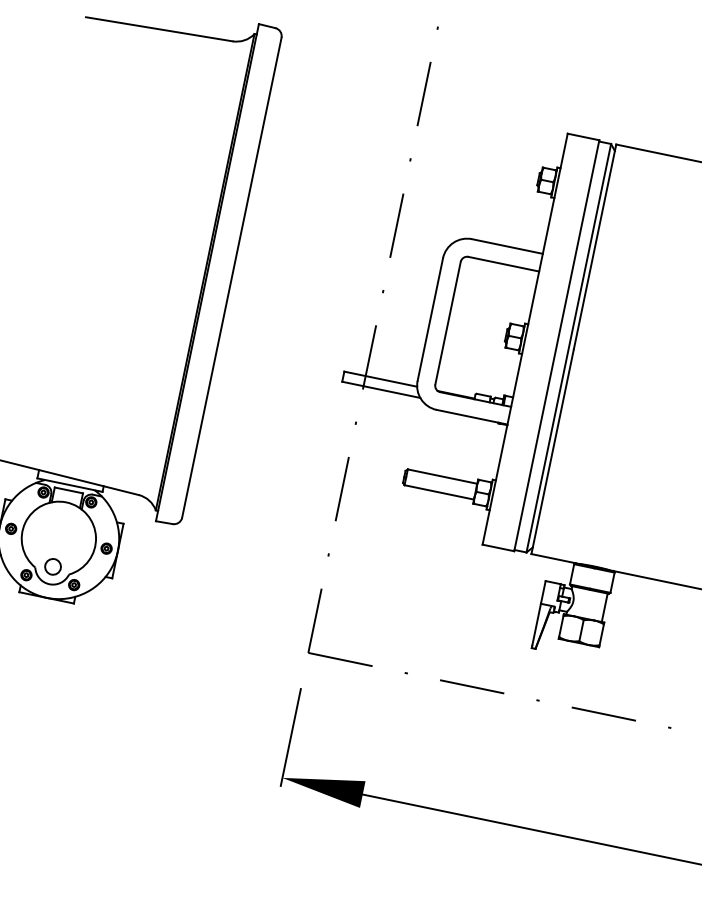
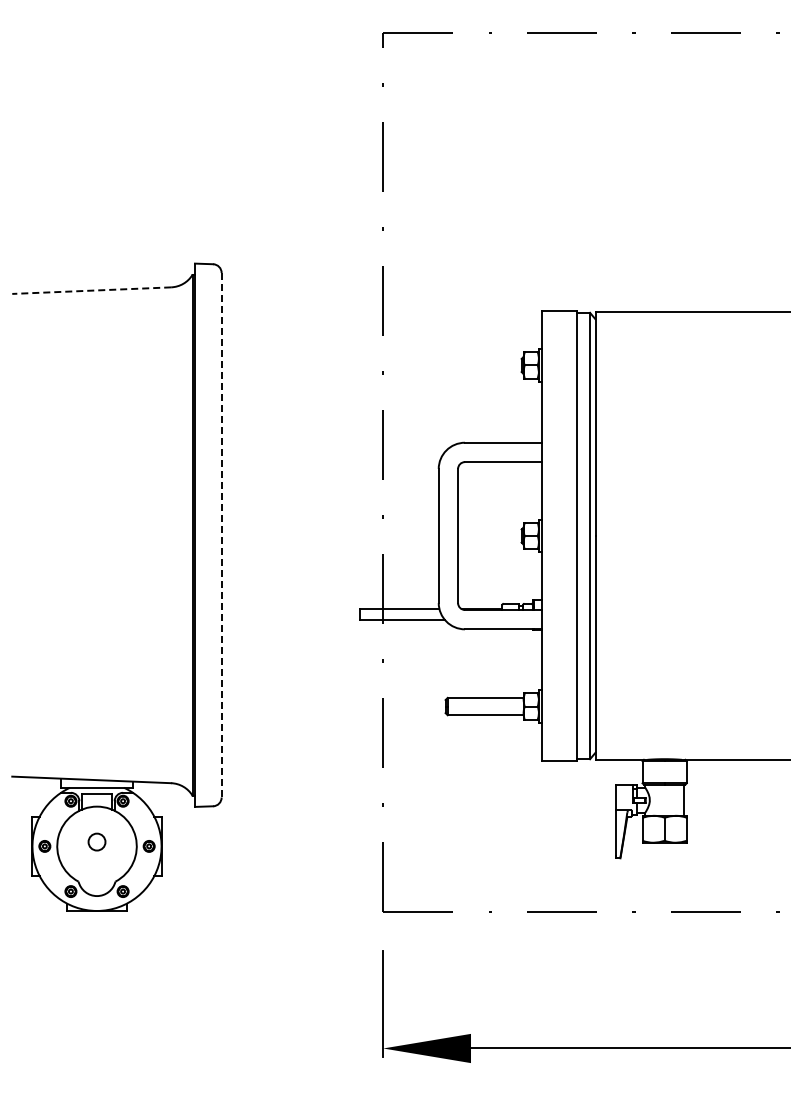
line: (159, 29) -> (91, 290), solid -> dashed
line: (231, 277) -> (221, 535), solid -> dashed
circle: (52, 566) -> (96, 841), moved

